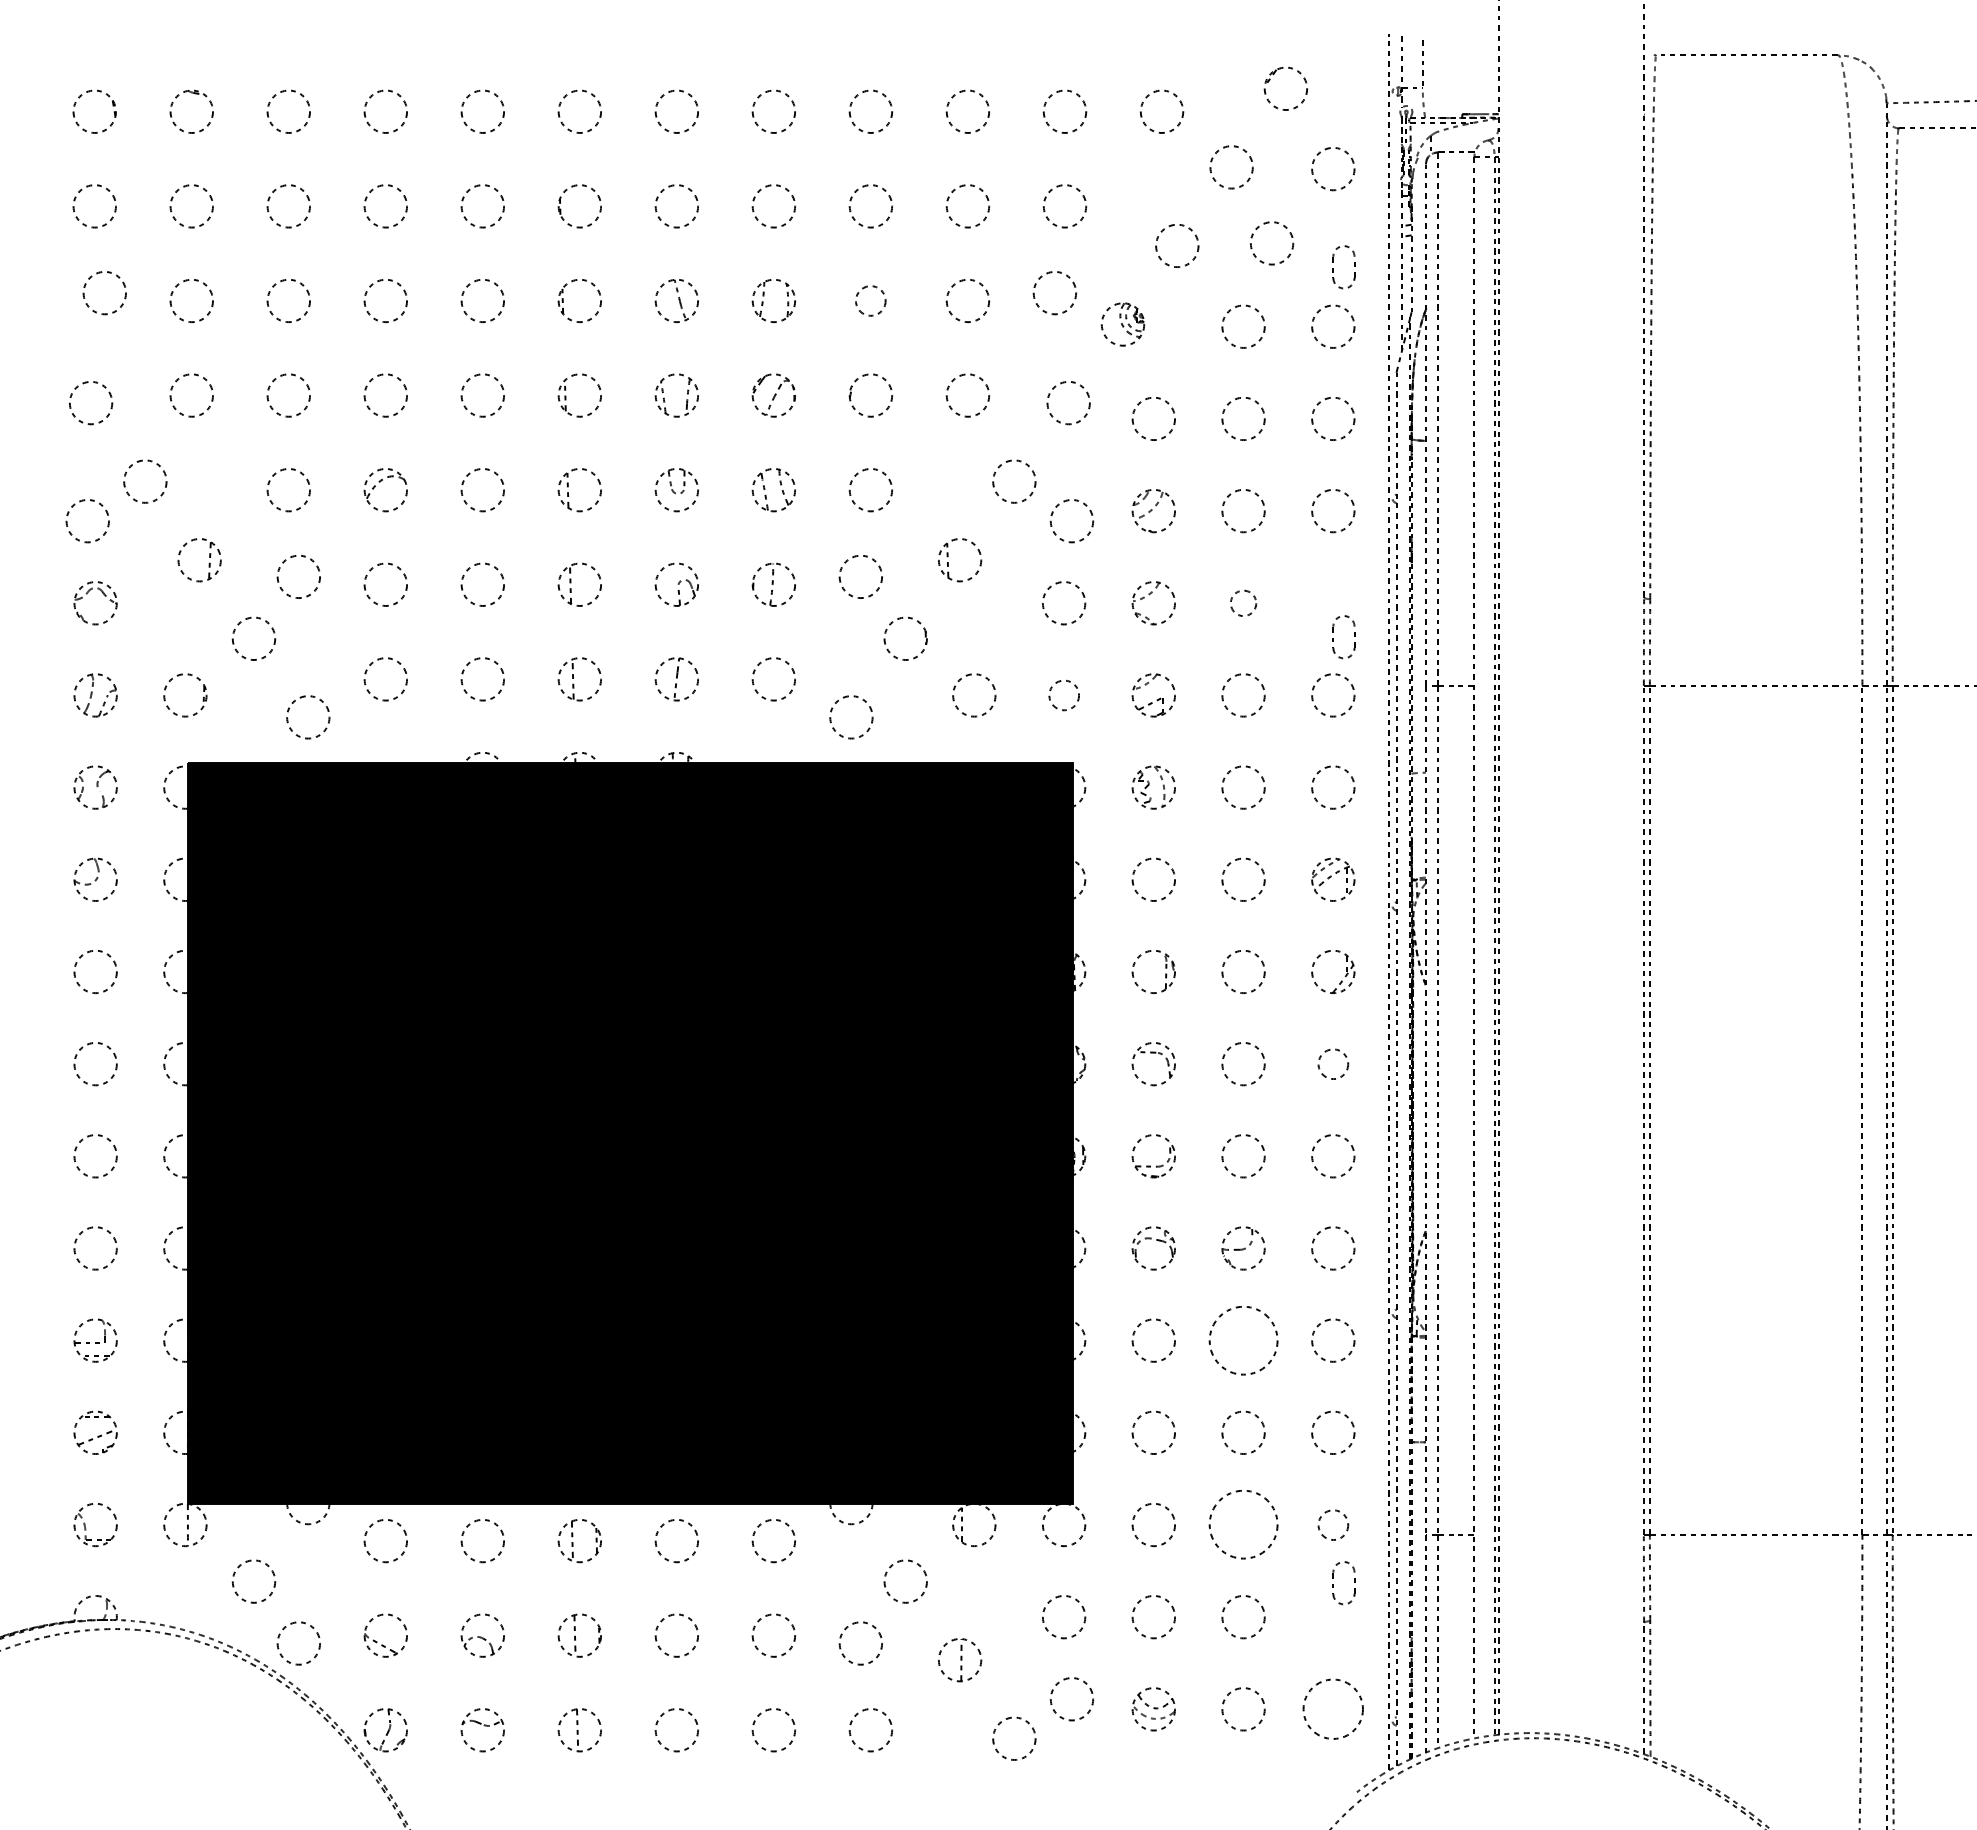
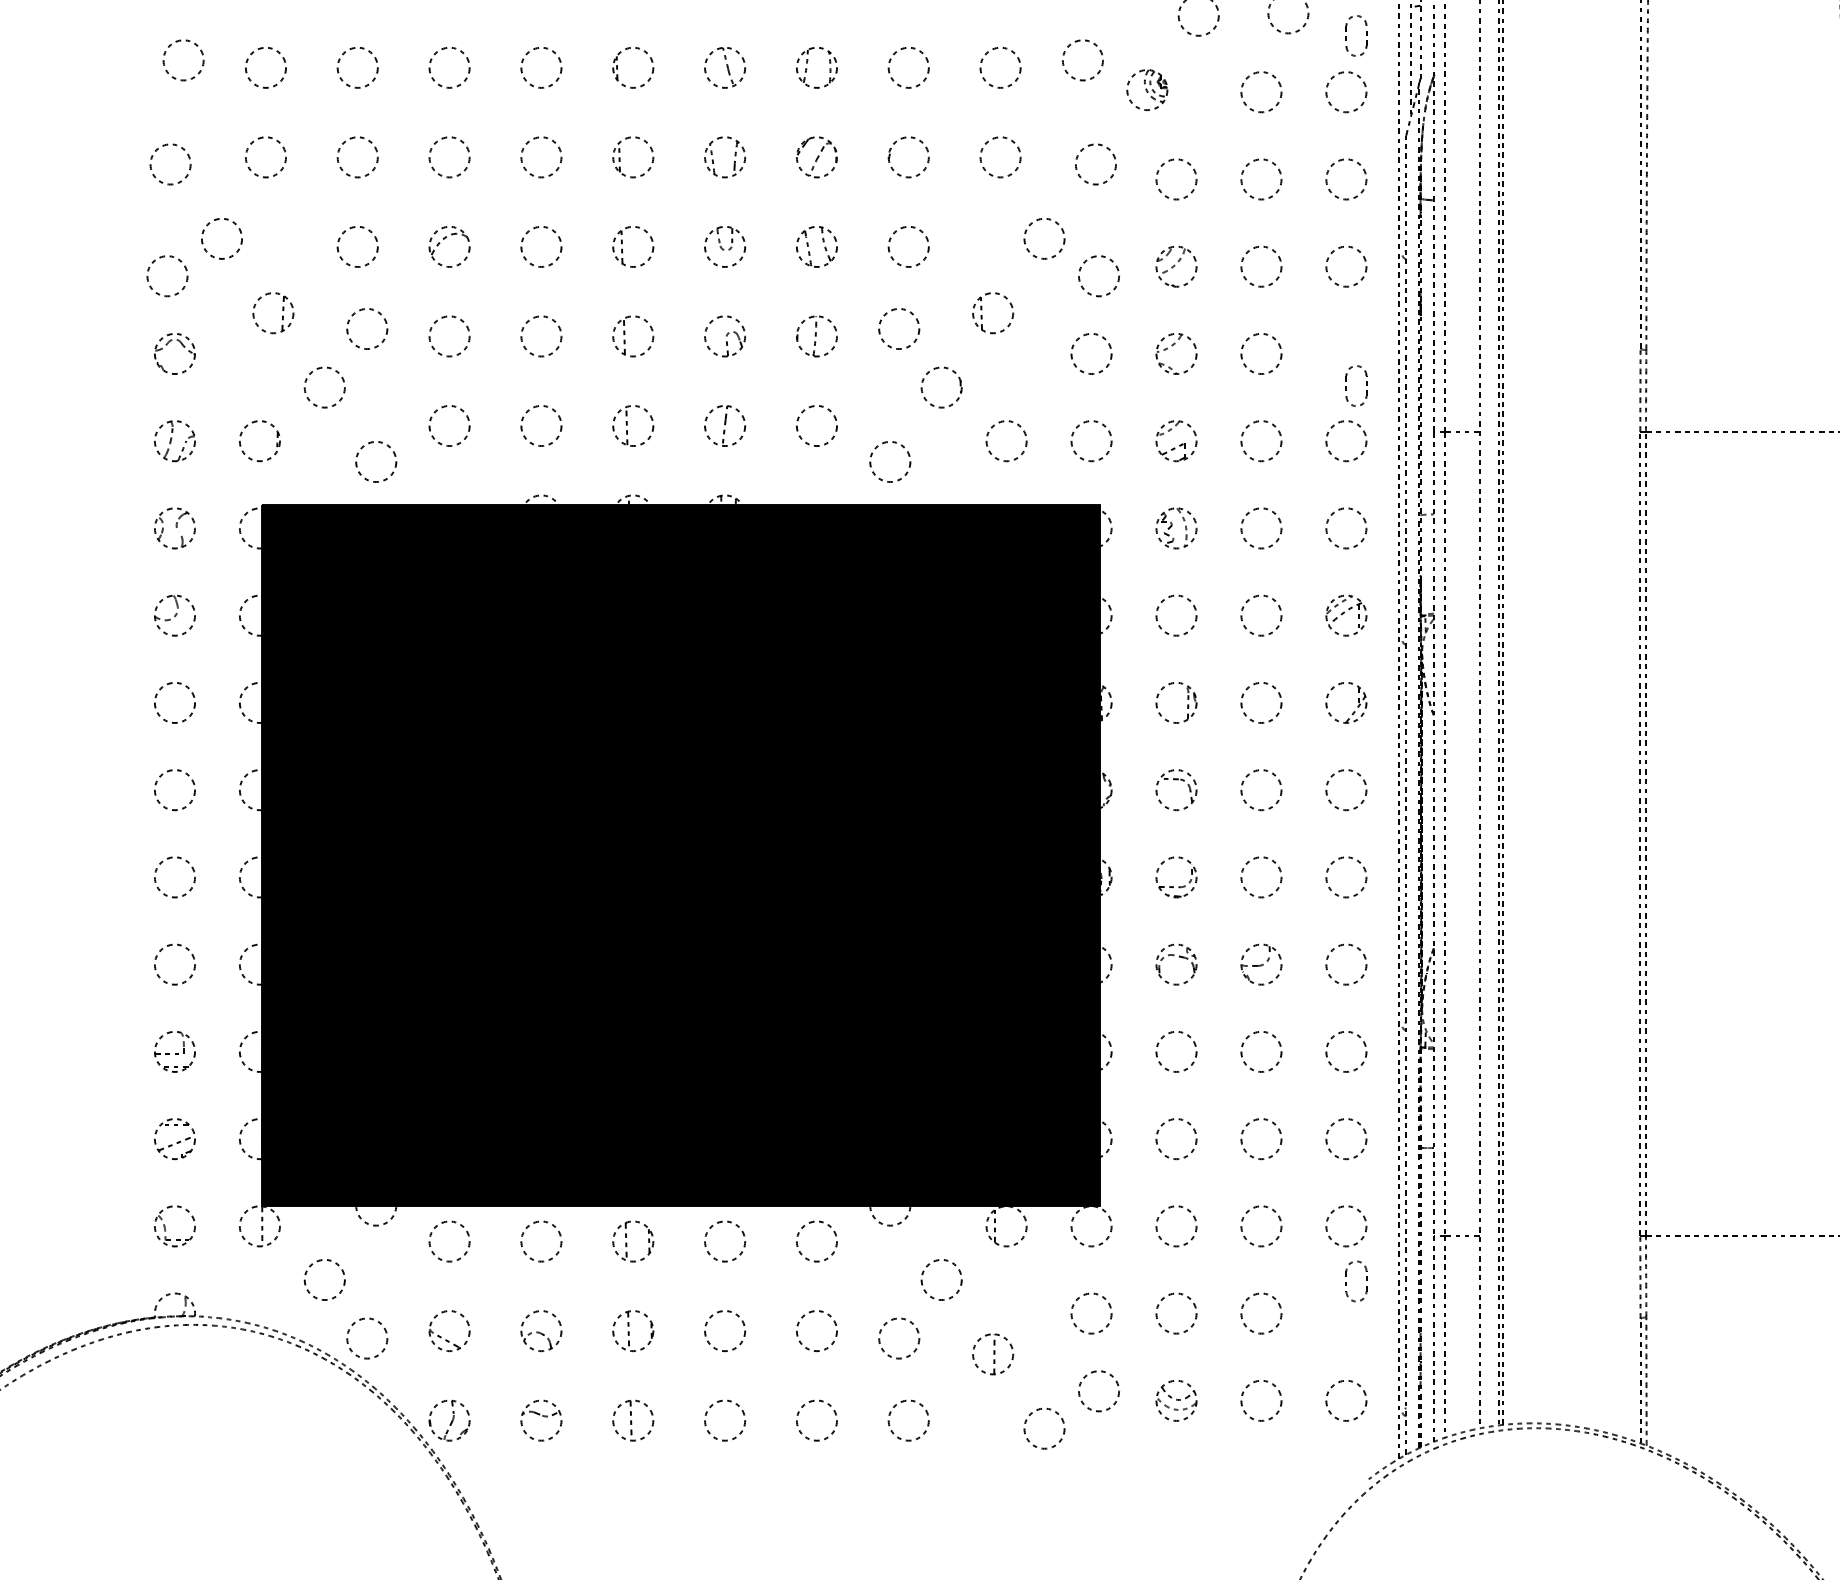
circle: (870, 300) -> (908, 67), size x1.43
circle: (1243, 603) -> (1261, 354), size x1.67
circle: (1064, 695) -> (1091, 441), size x1.43
circle: (1333, 1064) -> (1346, 790), size x1.43
circle: (1243, 1340) -> (1261, 1051), size x0.62
circle: (1243, 1525) -> (1261, 1226), size x0.62
circle: (1333, 1525) -> (1346, 1226), size x1.43
circle: (1333, 1709) -> (1346, 1401), size x0.71

